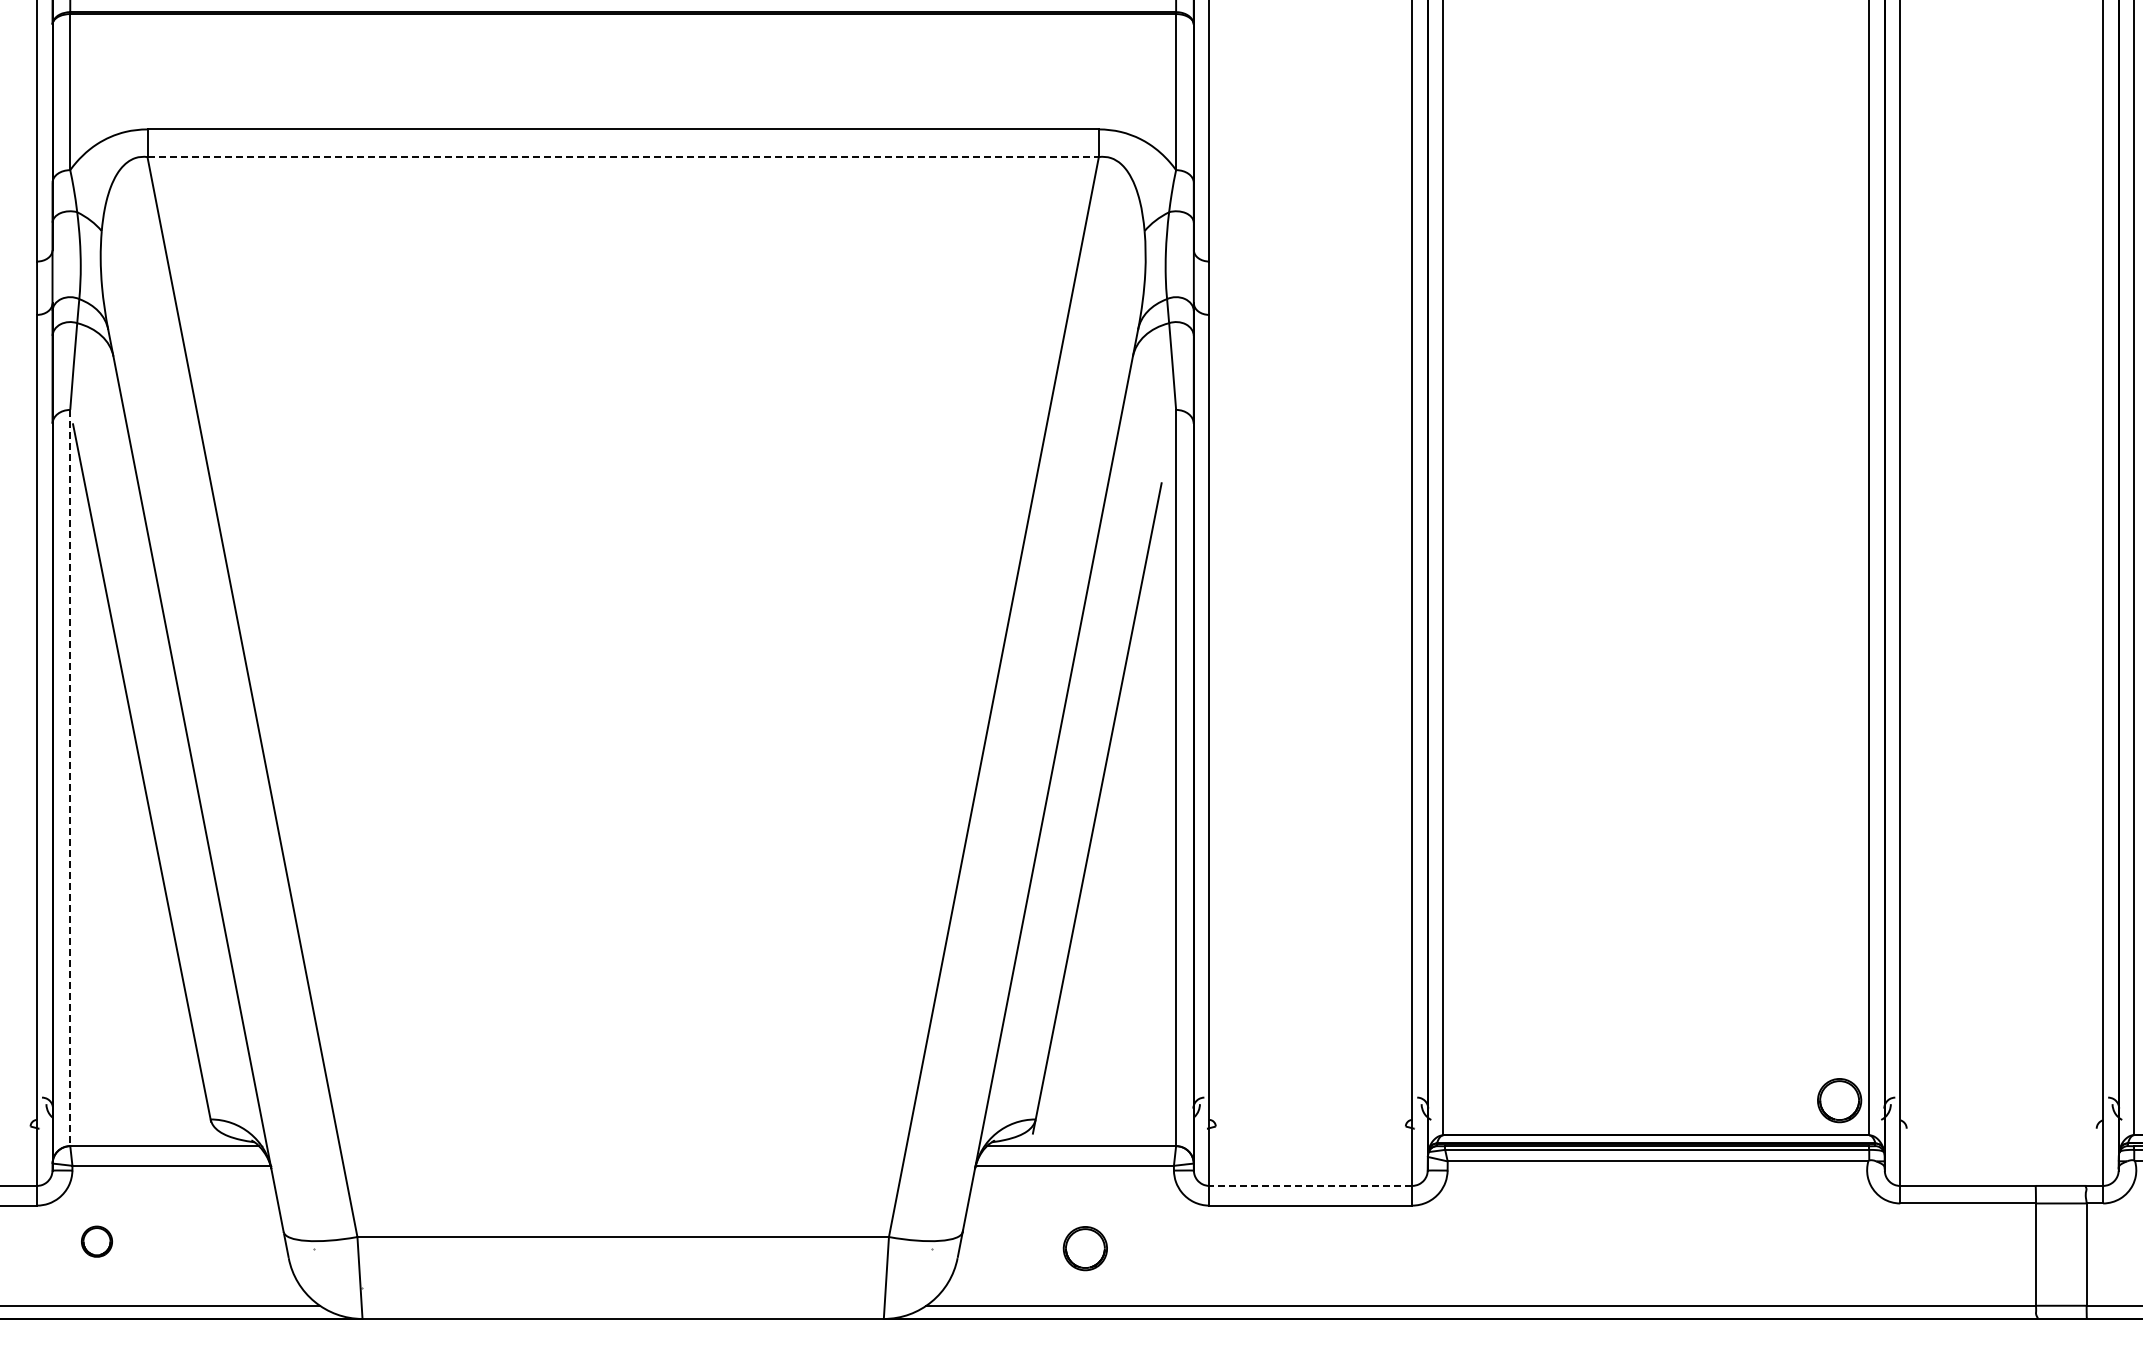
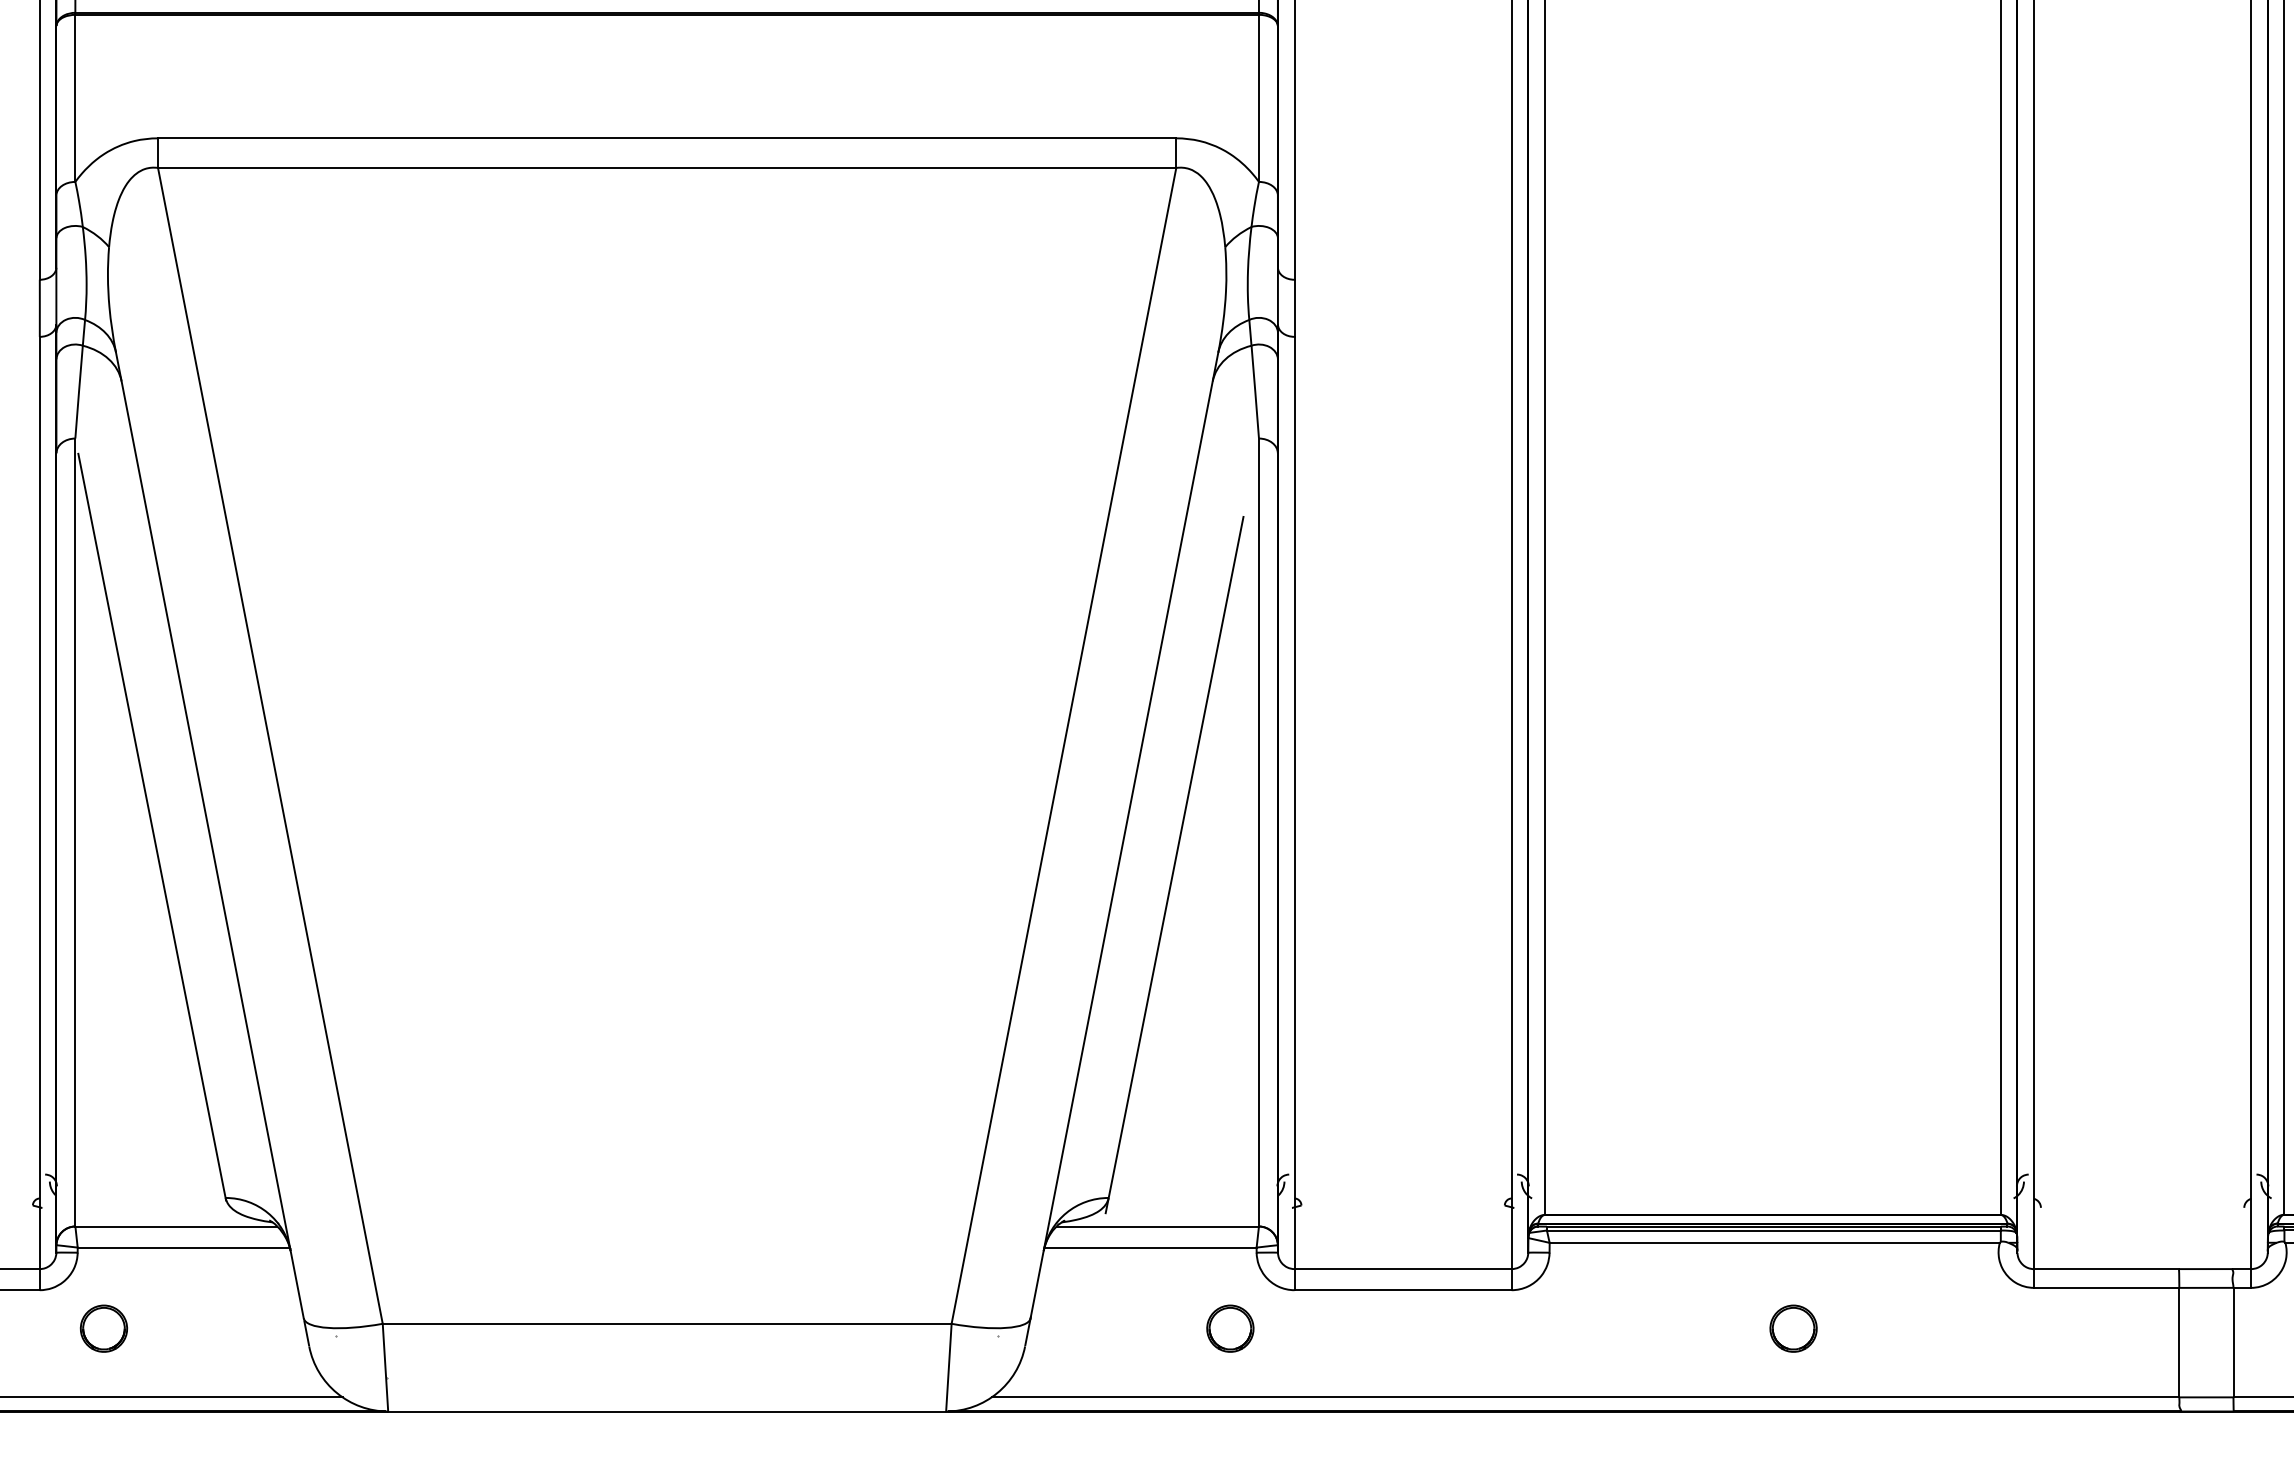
line: (623, 157) -> (667, 168), dashed -> solid
line: (70, 778) -> (75, 833), dashed -> solid
part: (1839, 1100) -> (1793, 1328), moved
line: (1310, 1185) -> (1402, 1268), dashed -> solid
part: (96, 1241) -> (103, 1328), size x1.43
part: (1084, 1248) -> (1229, 1328), moved

